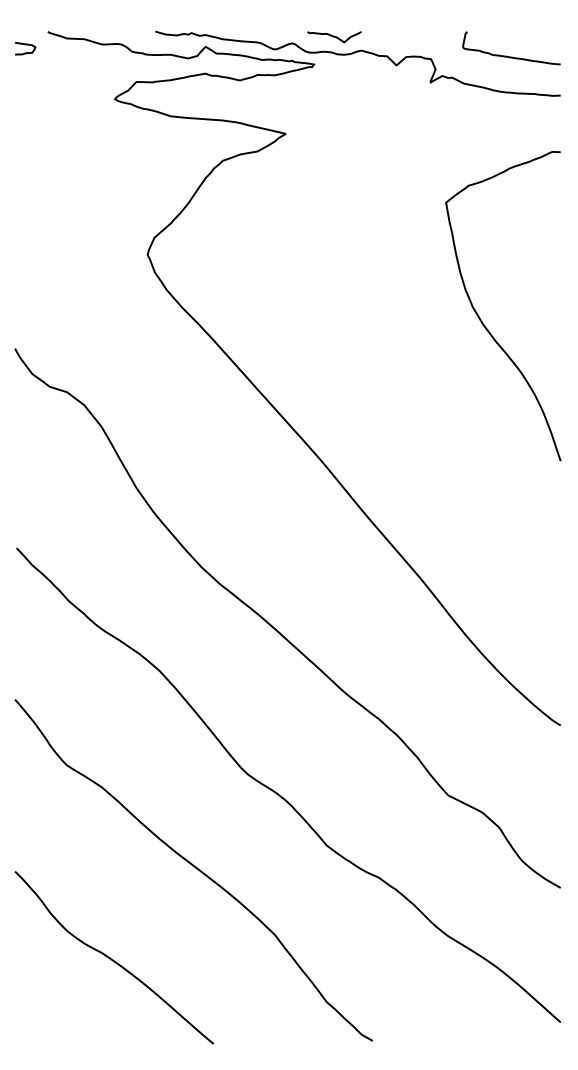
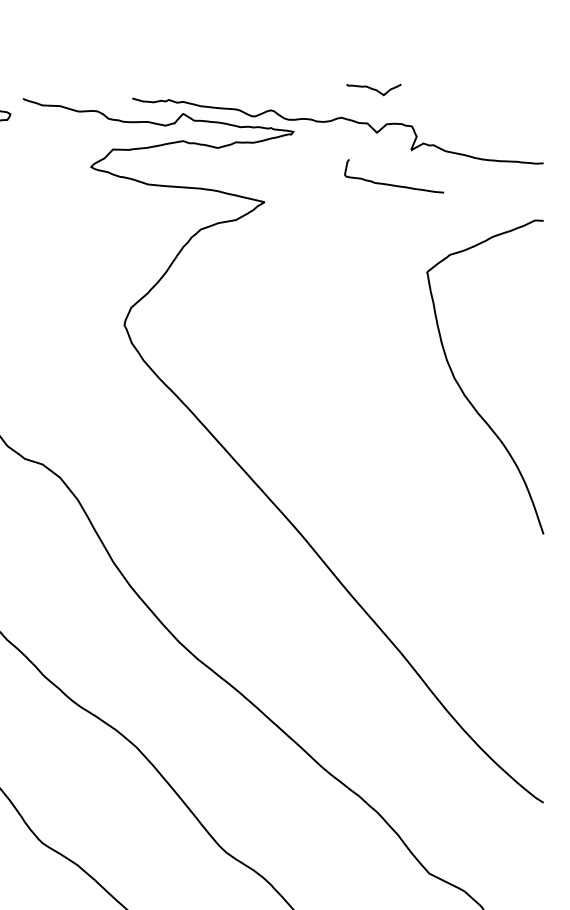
curve: (334, 37) -> (373, 90), moved
curve: (511, 56) -> (394, 184), moved

